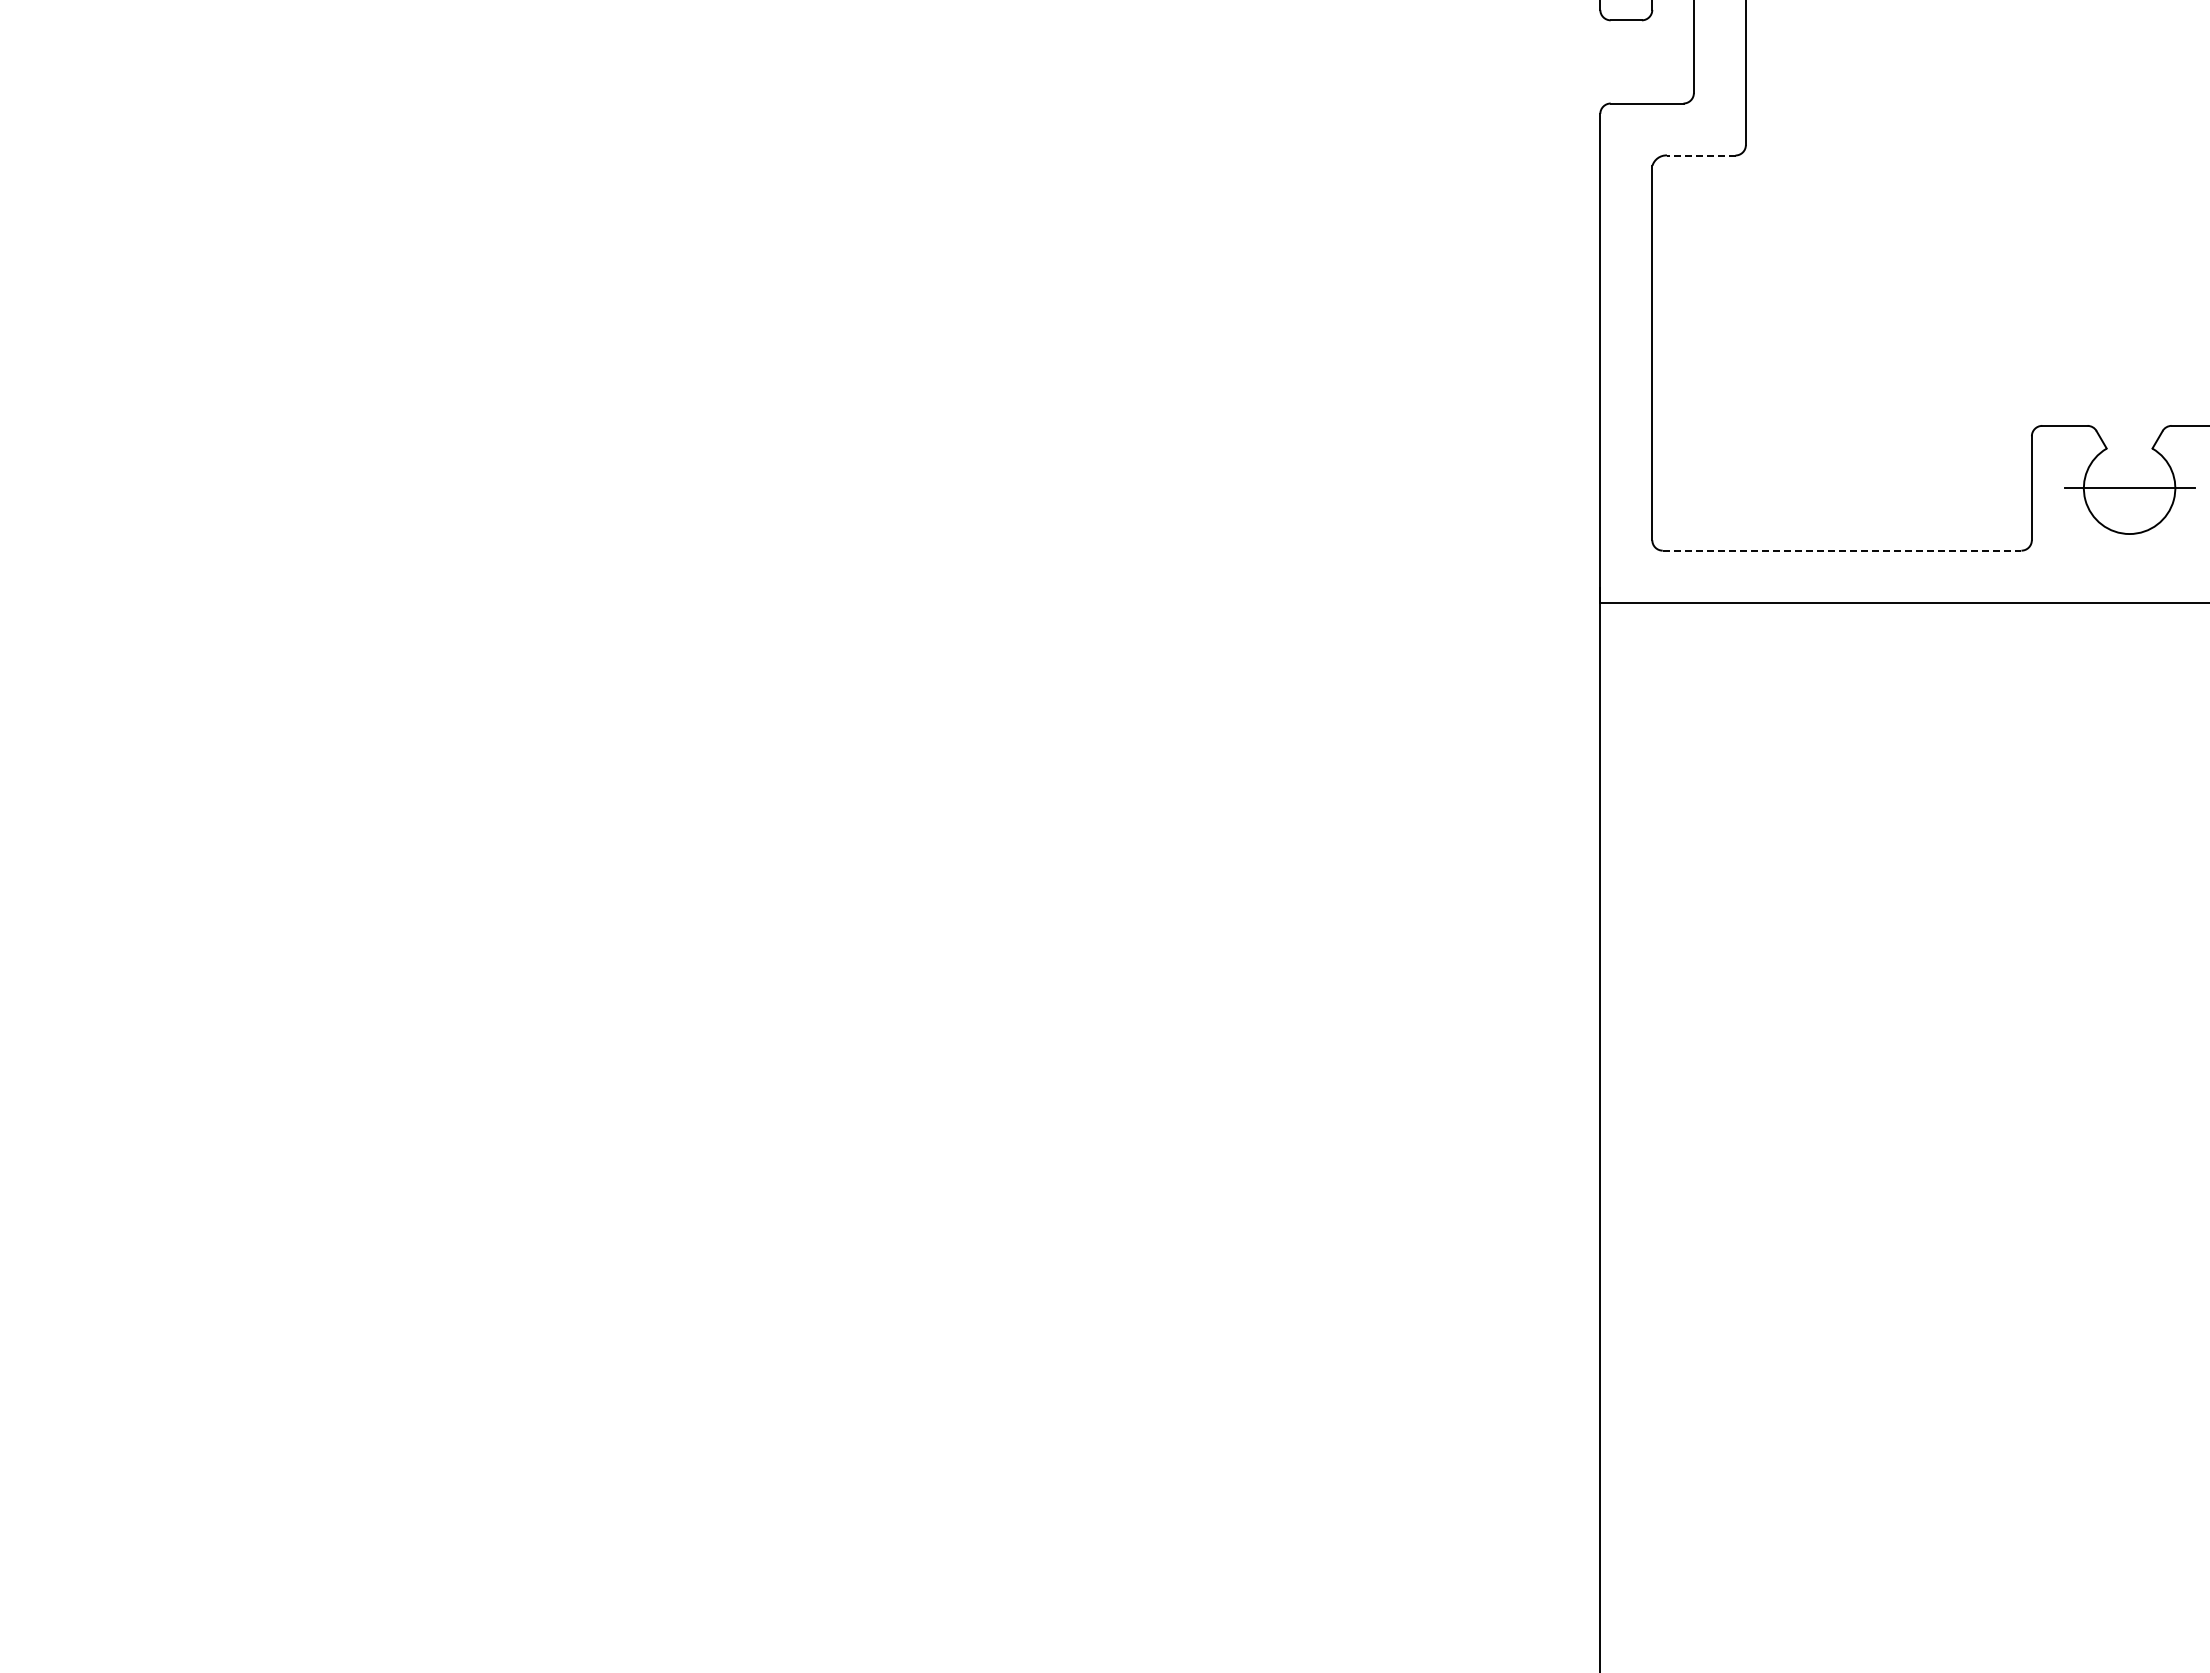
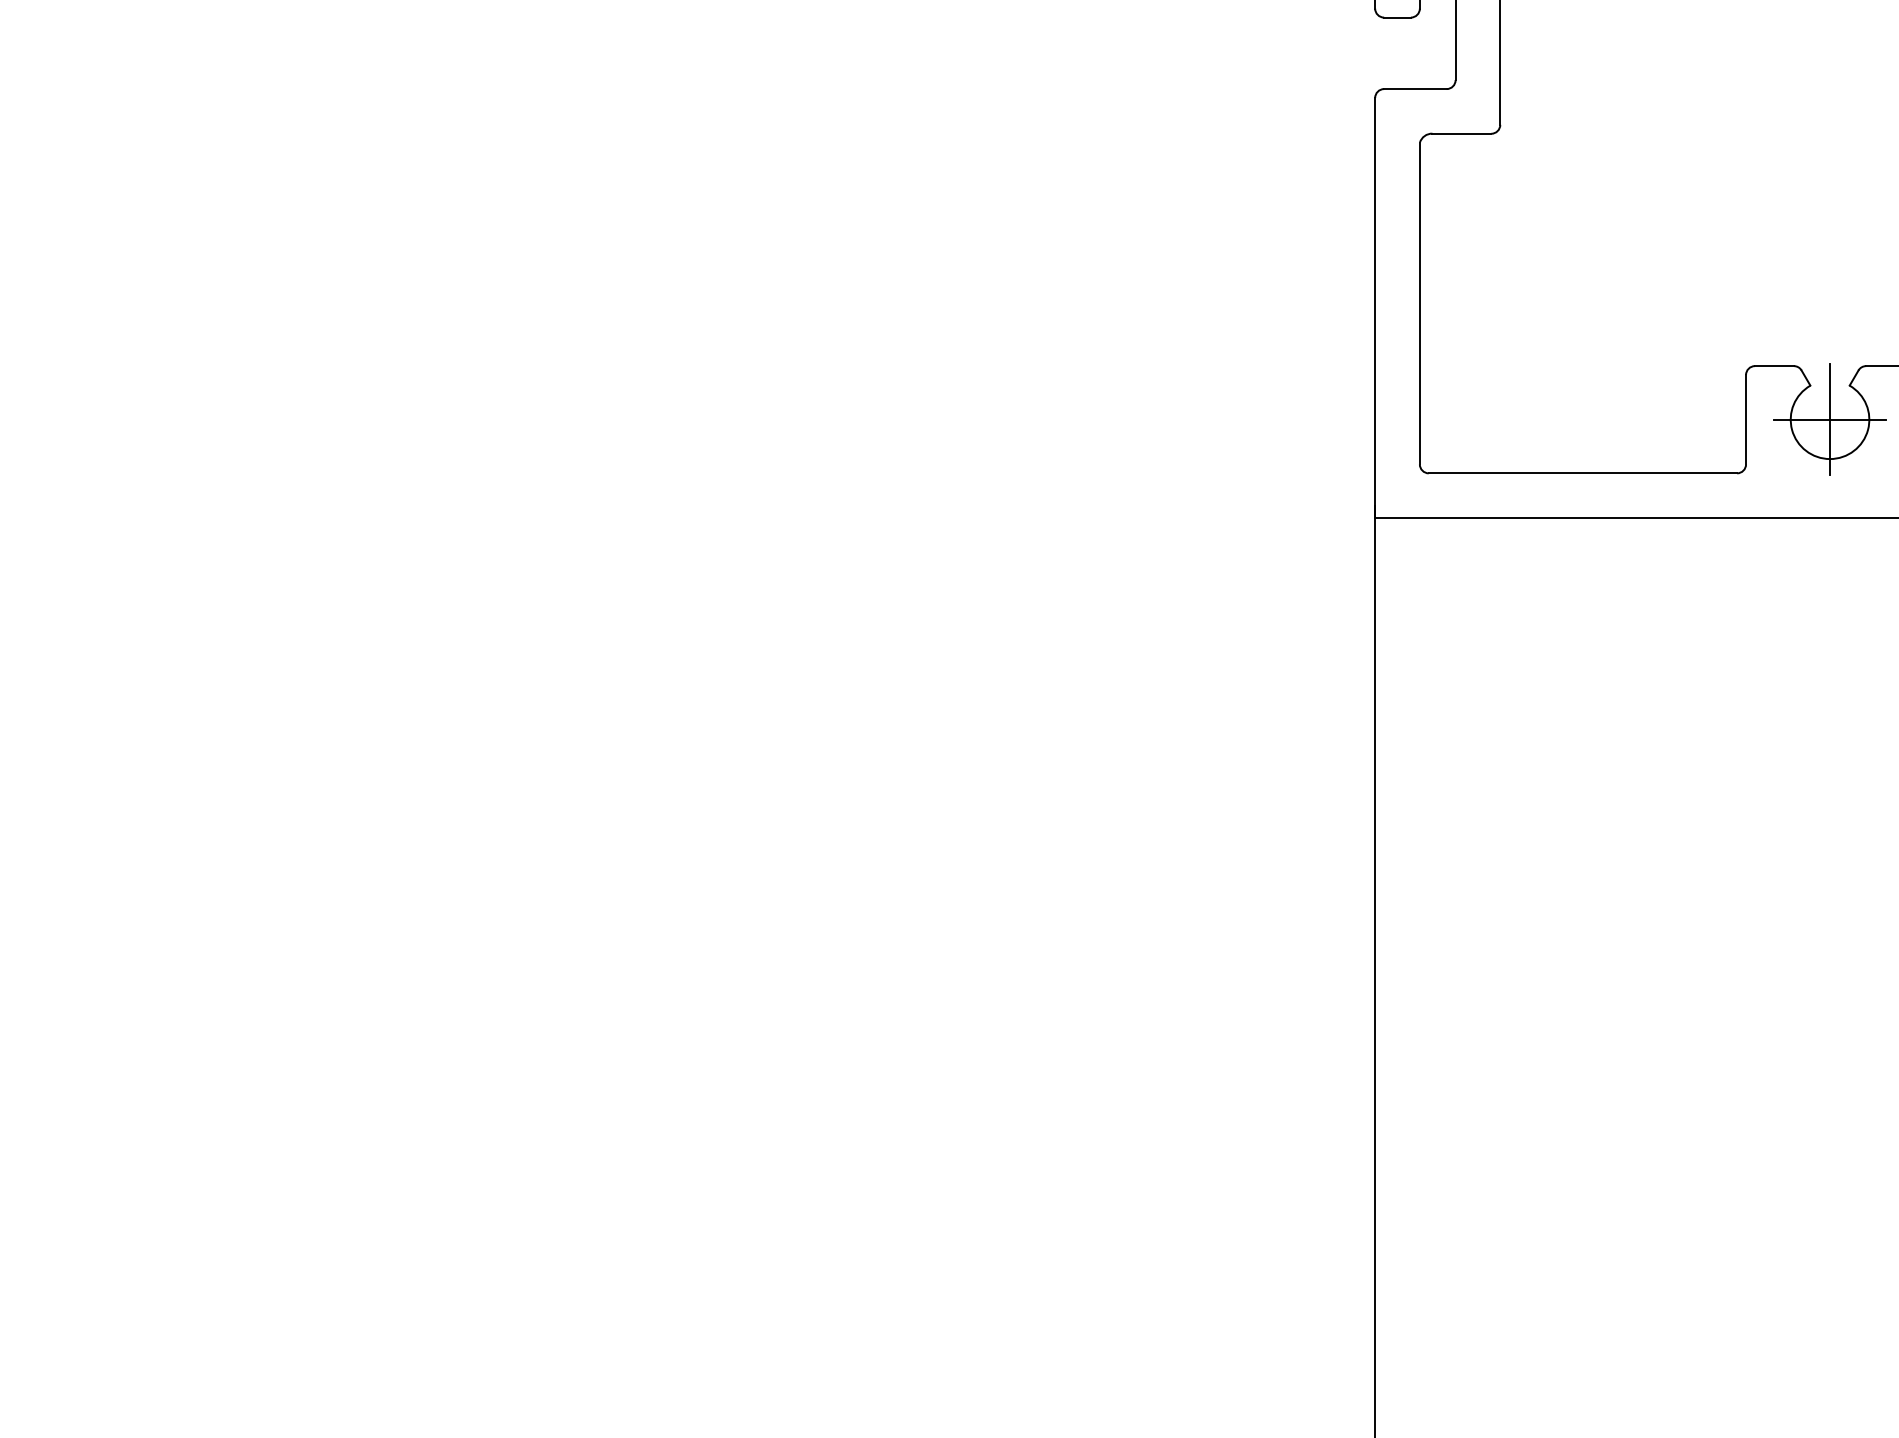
line: (1700, 155) -> (1461, 133), dashed -> solid
line: (2129, 488) -> (1829, 419), added
line: (1842, 550) -> (1583, 473), dashed -> solid

